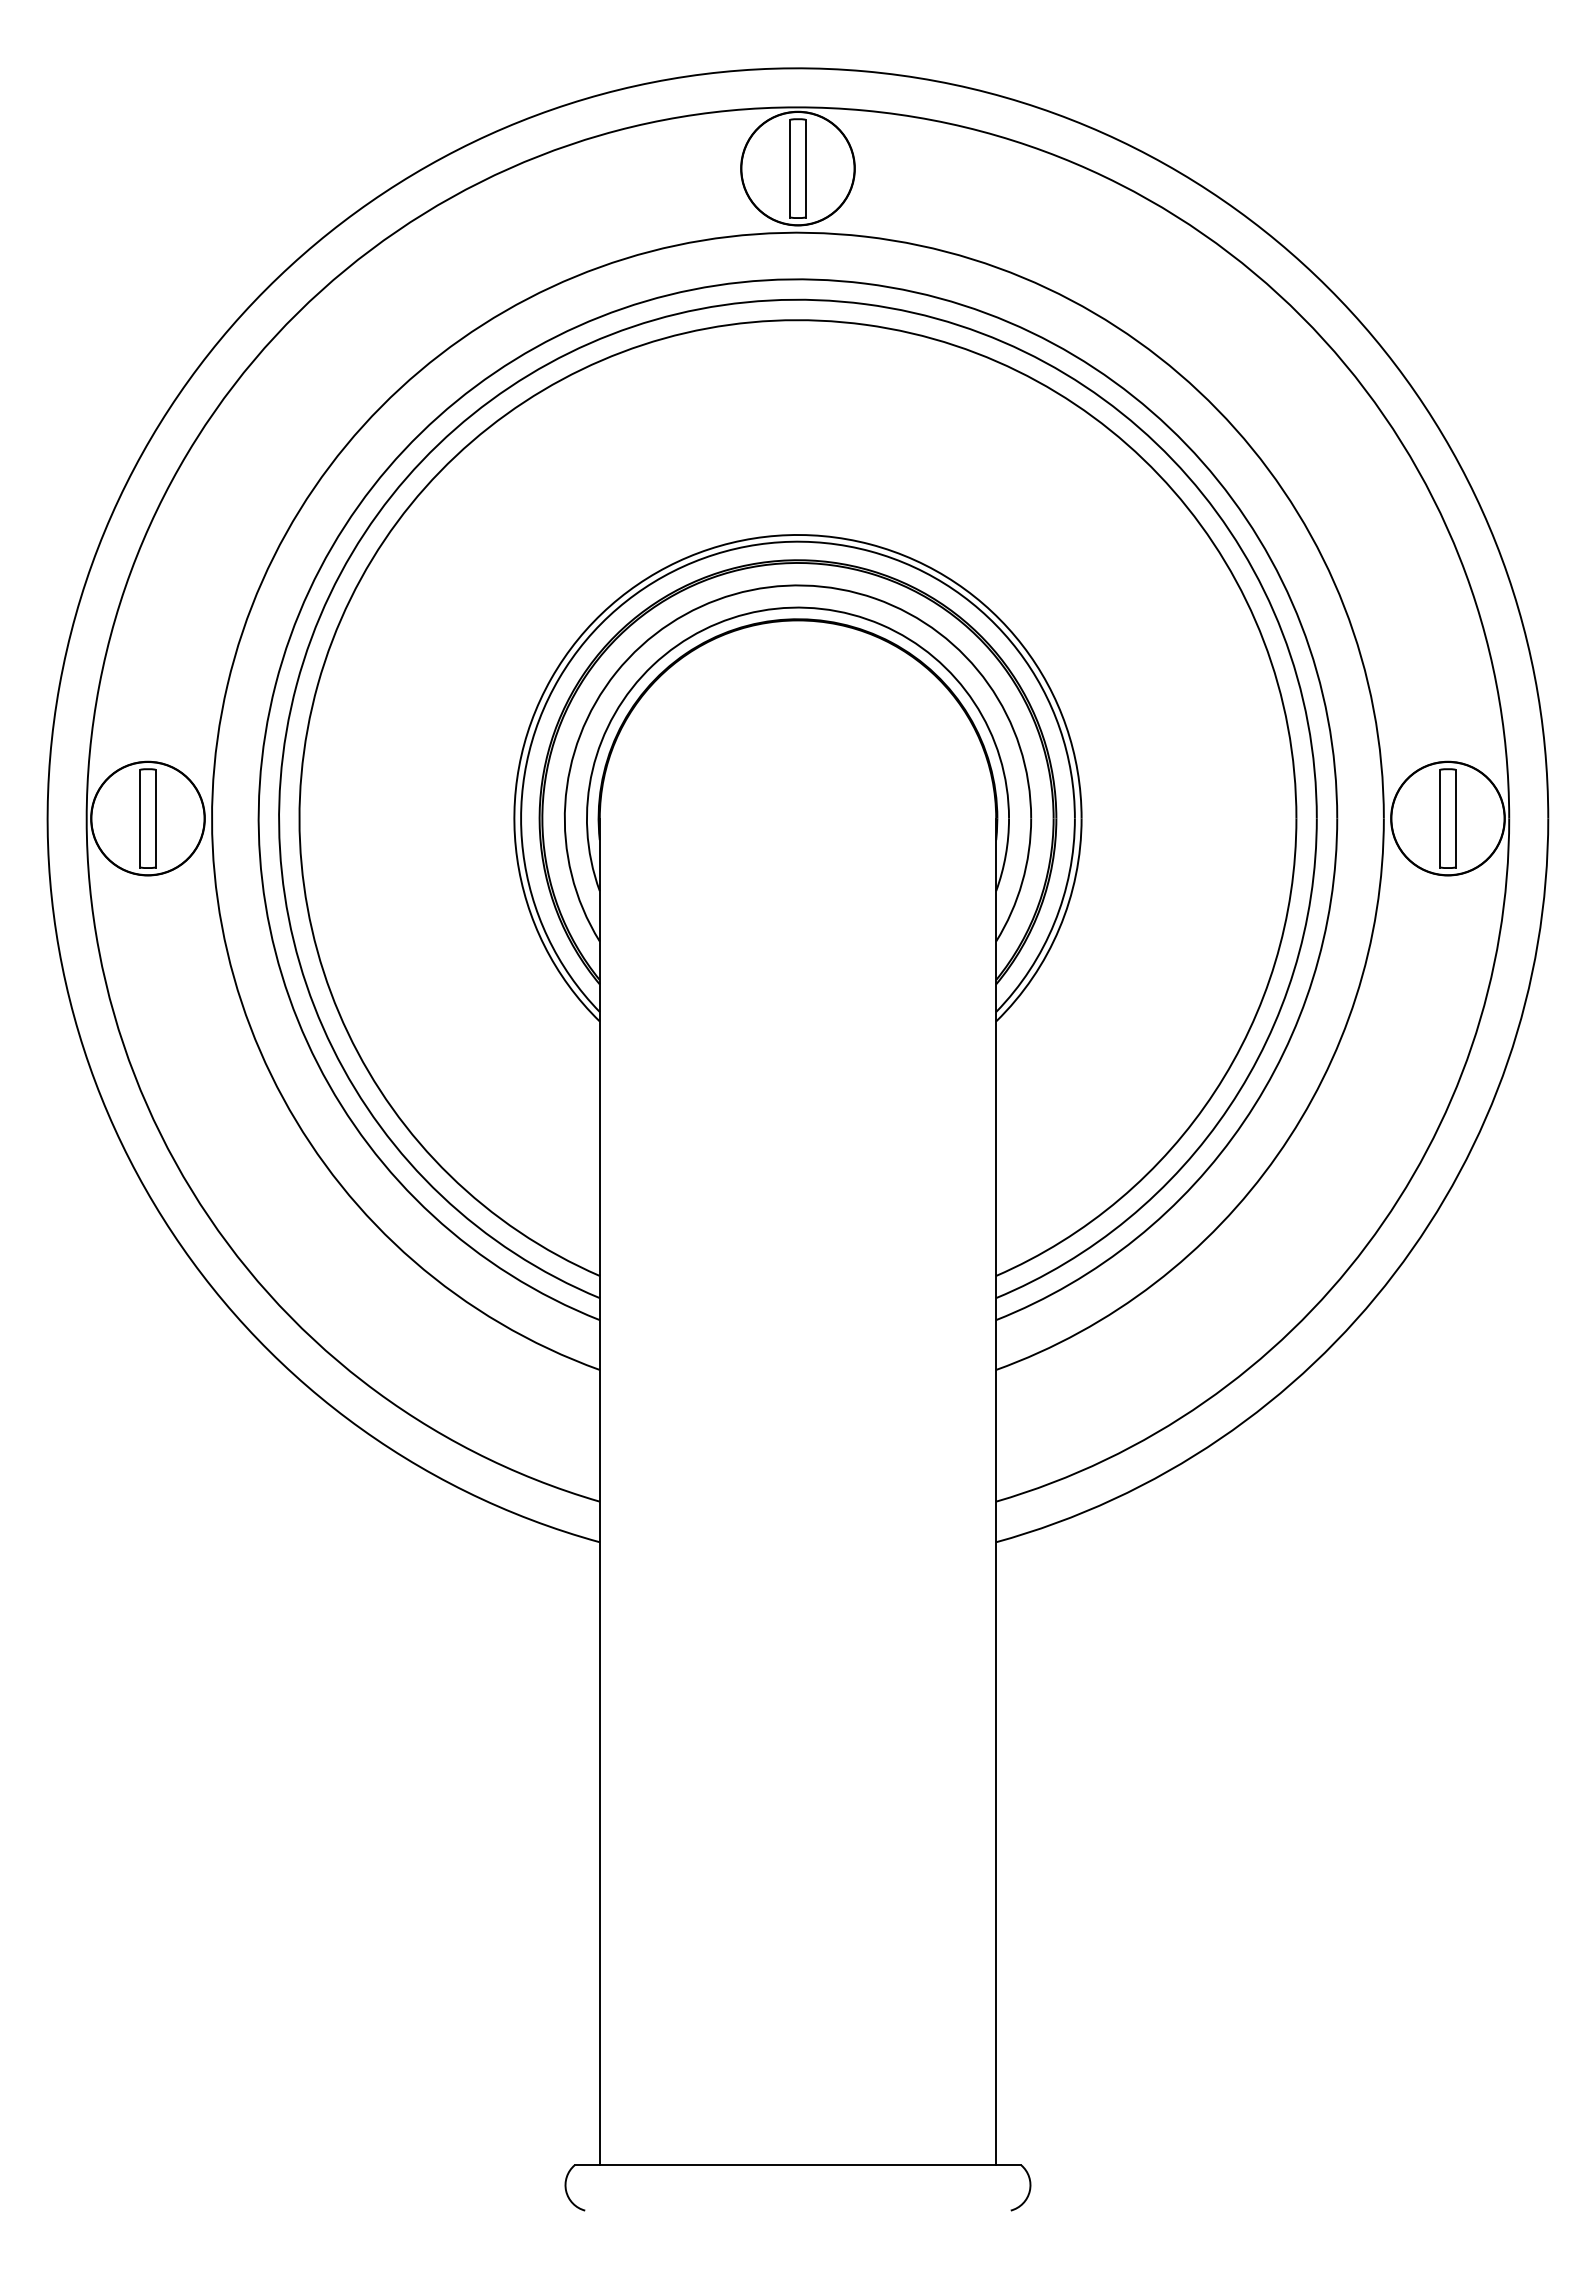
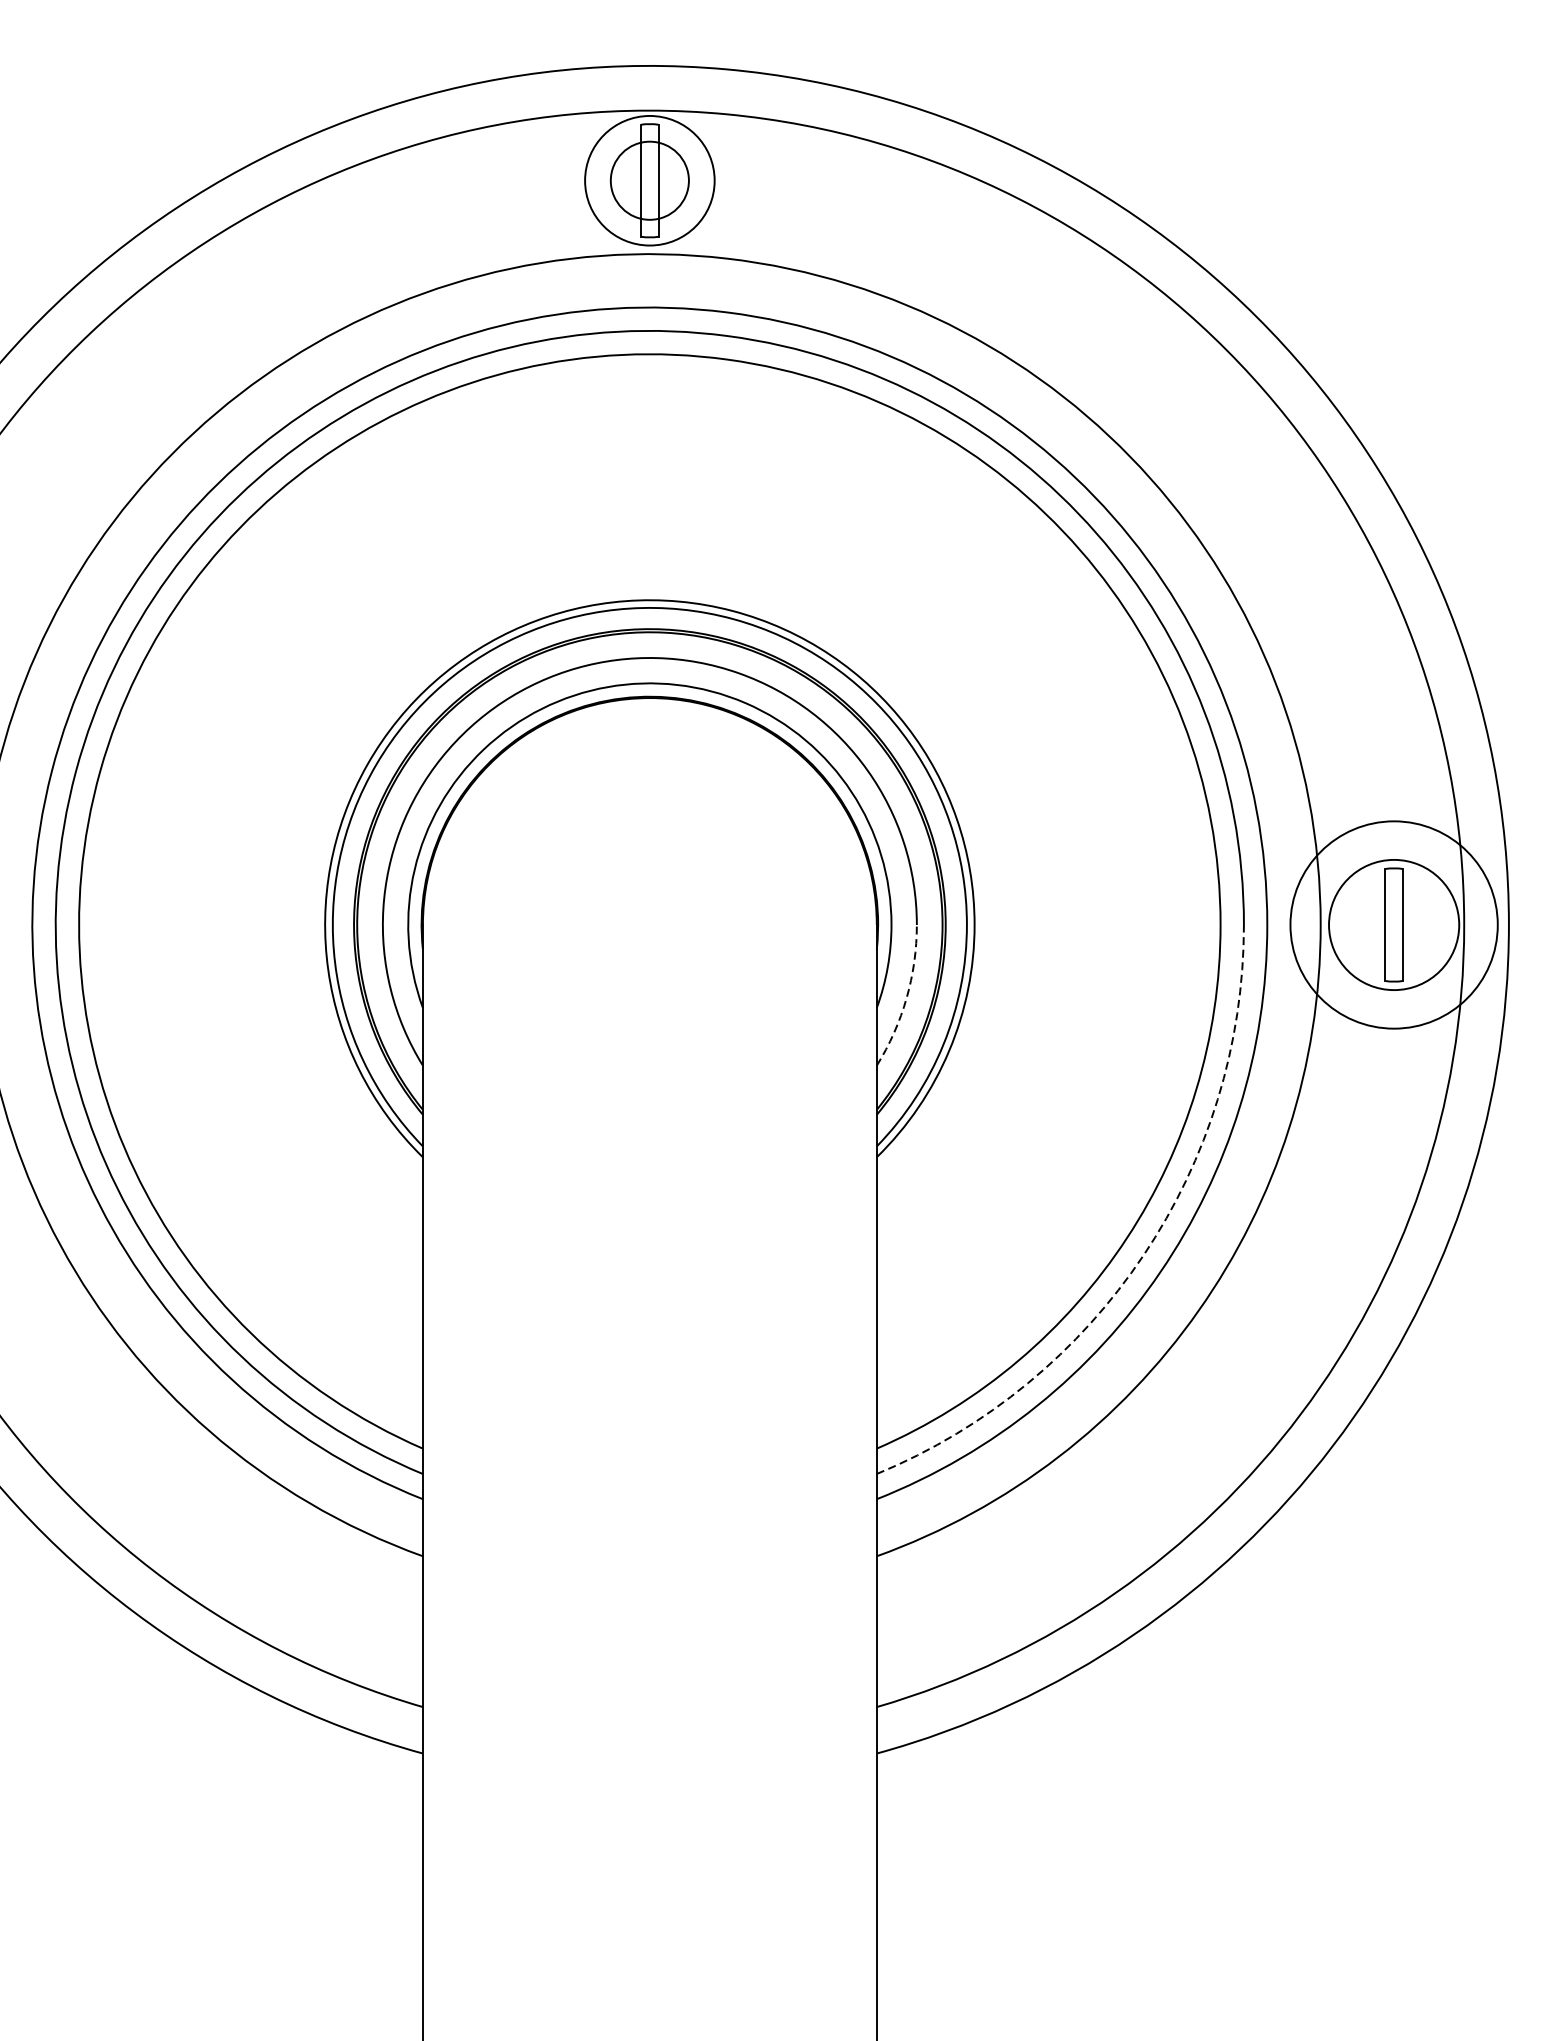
circle: (797, 168) -> (649, 180), size x0.6
circle: (1447, 818) -> (1393, 924), size x1.6
arc: (1022, 882) -> (906, 998), solid -> dashed
arc: (1229, 1107) -> (1143, 1255), solid -> dashed

